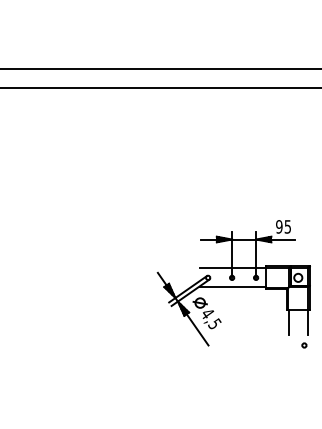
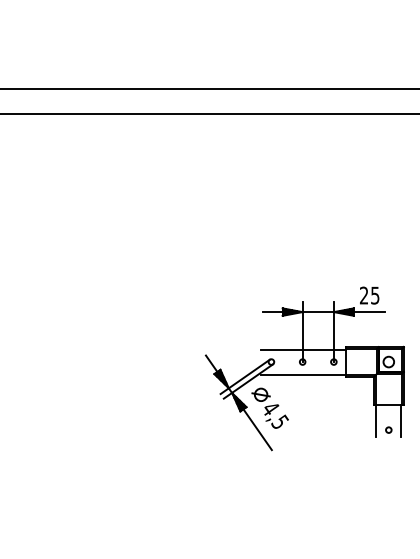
text: (278, 226) -> (363, 295), 95 -> 25
circle: (304, 345) -> (388, 429), moved

